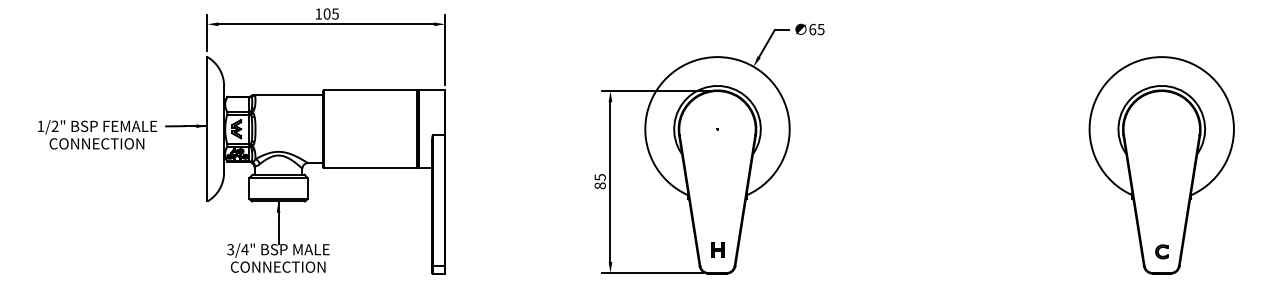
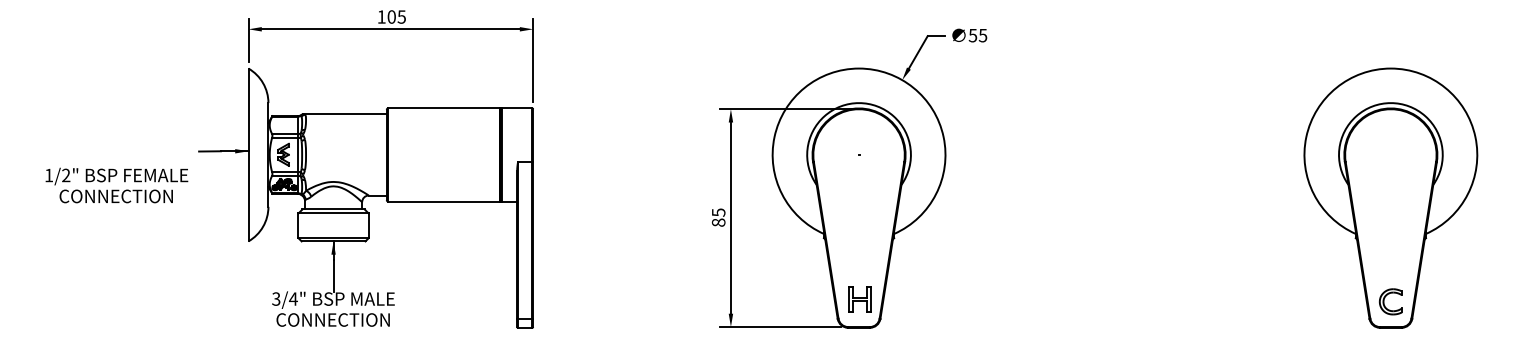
text: (812, 29) -> (972, 35), 65 -> 55
text: (97, 134) -> (116, 185), moved
part: (717, 250) -> (859, 299), size x1.6
part: (1161, 251) -> (1390, 301), size x1.6

